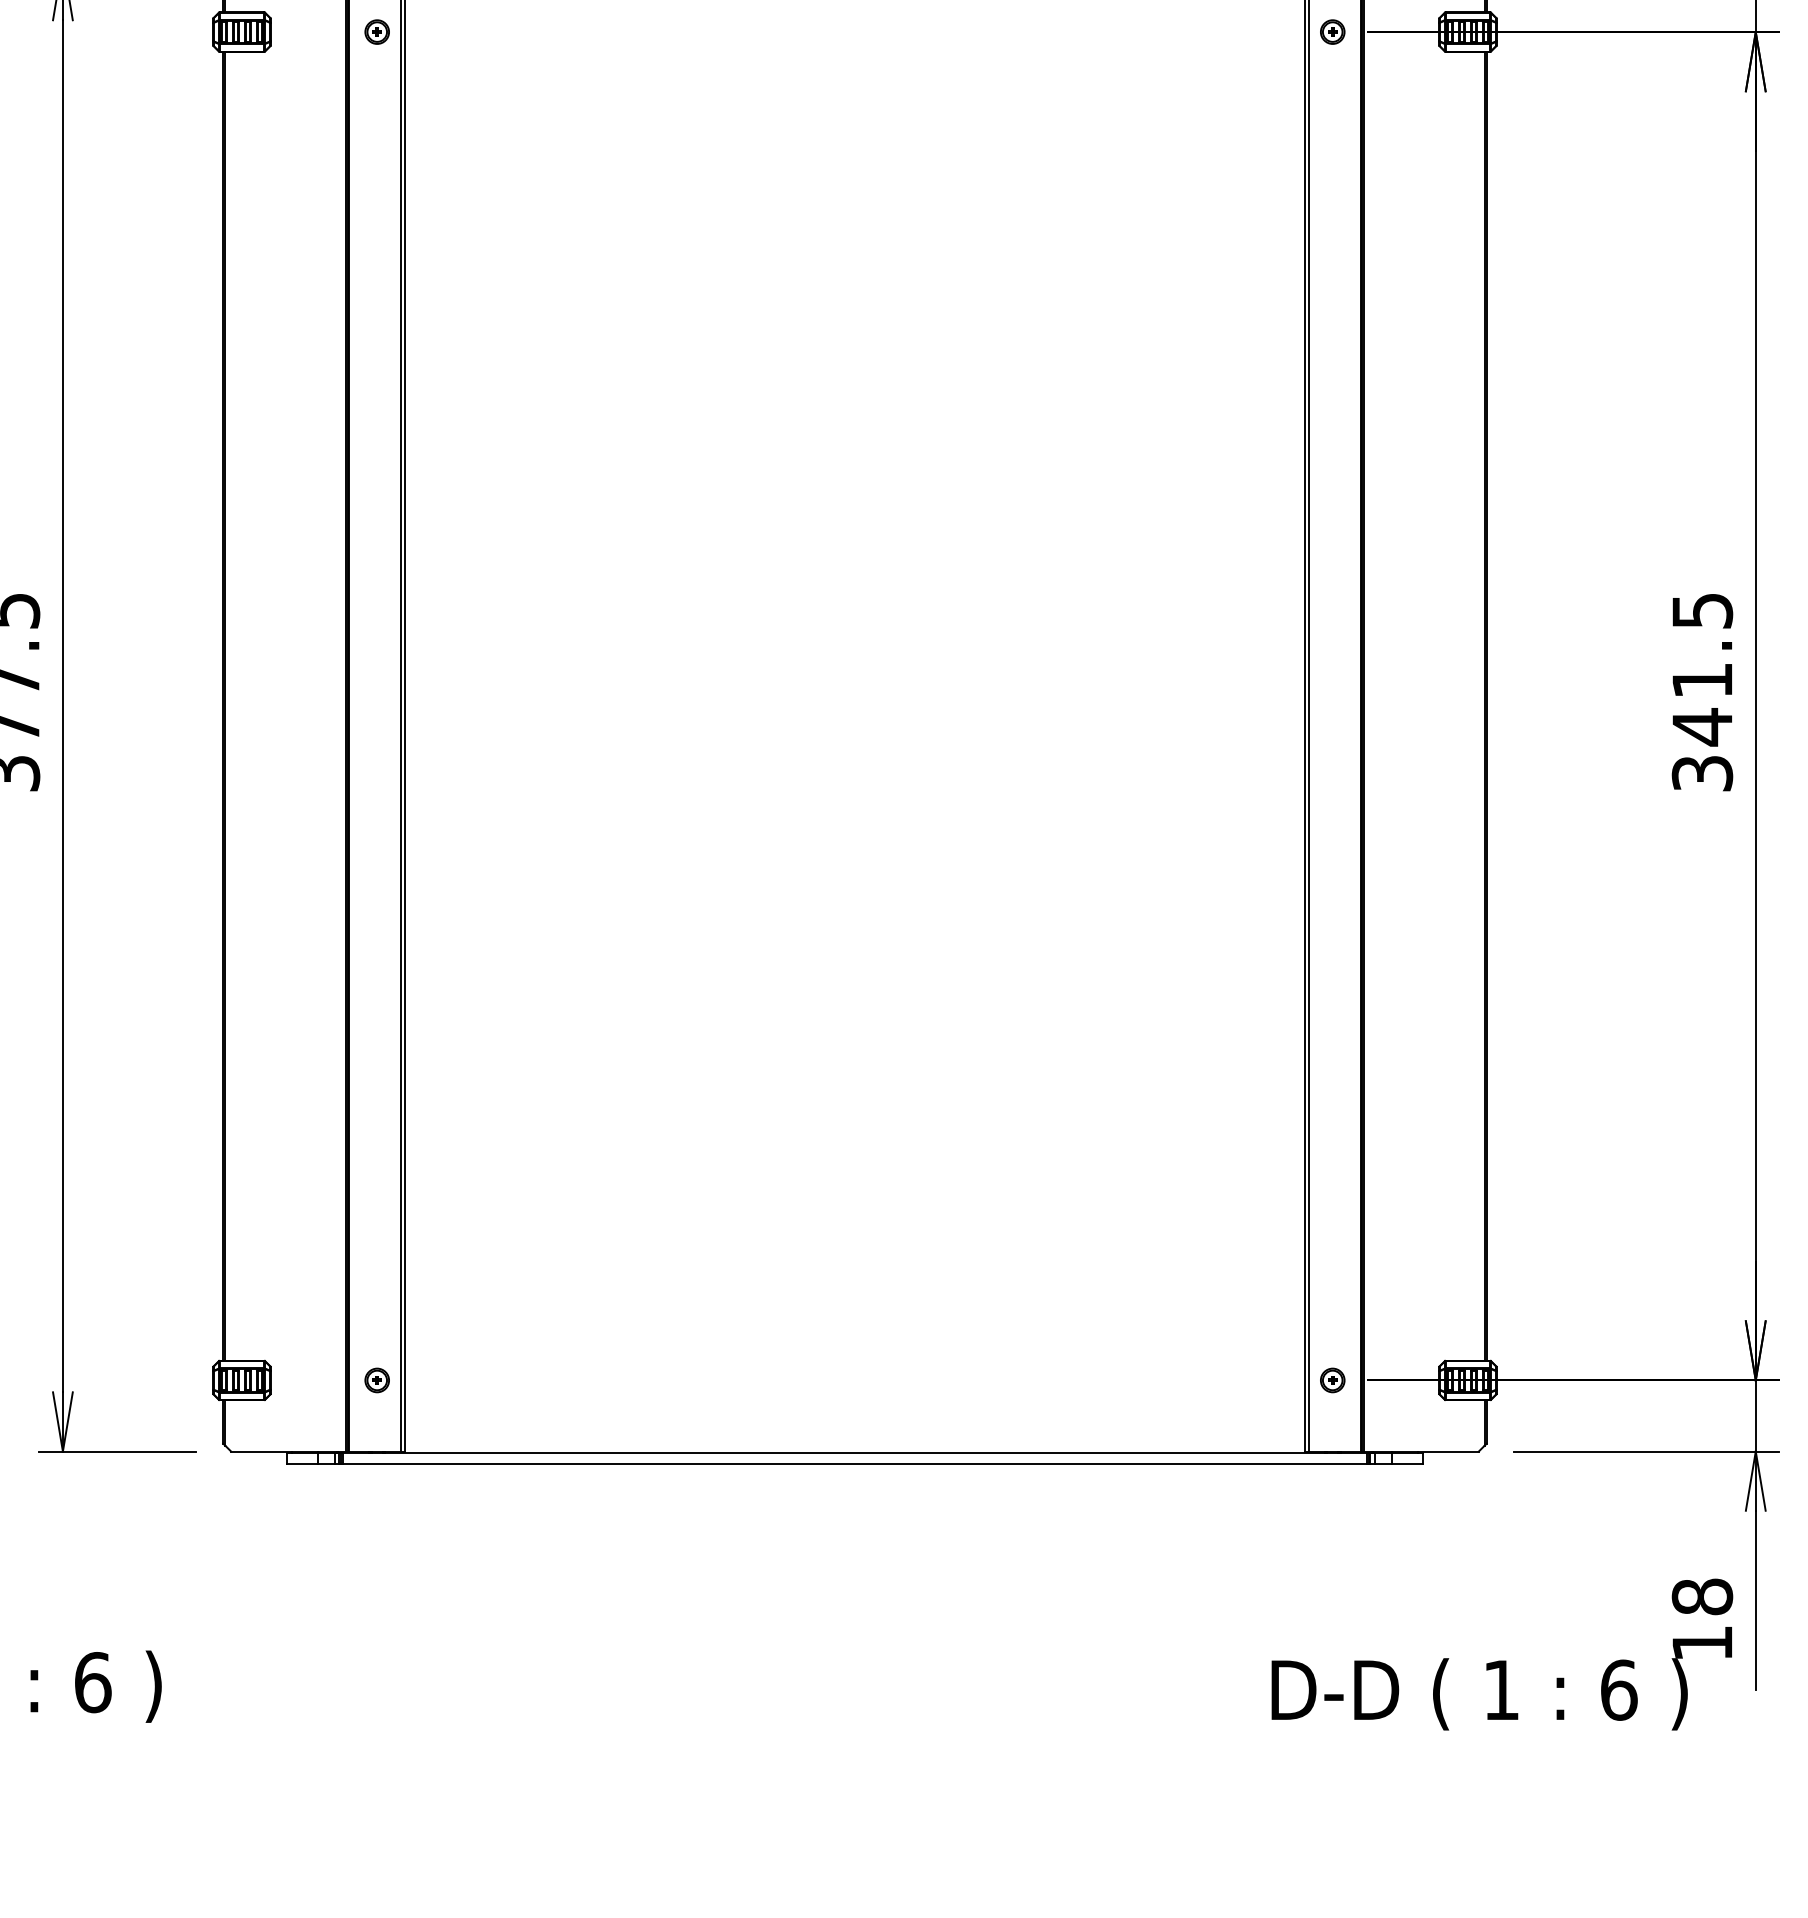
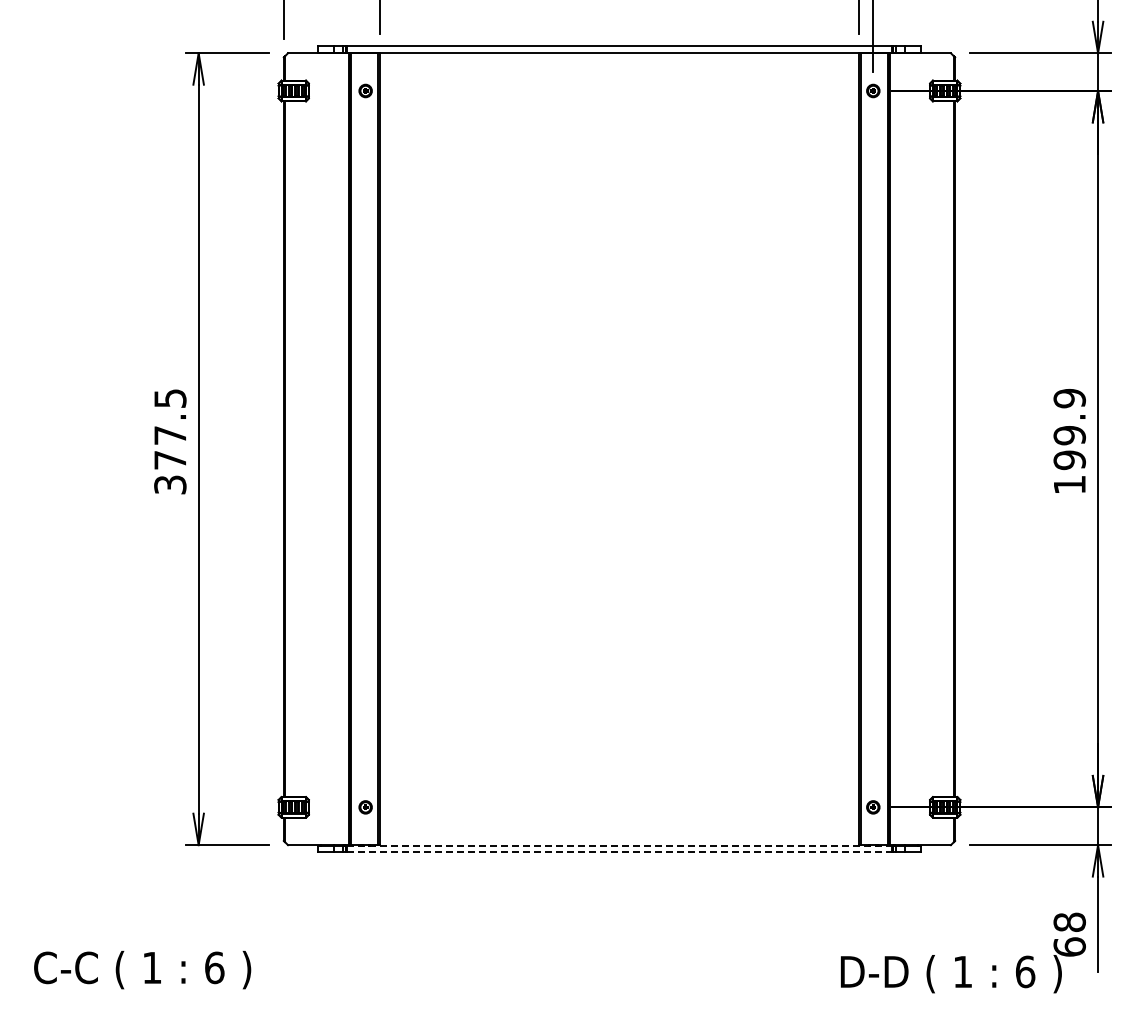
text: (1701, 691) -> (1069, 441), 341.5 -> 199.9
line: (855, 1452) -> (619, 845), solid -> dashed
line: (855, 1463) -> (619, 851), solid -> dashed
text: (1701, 1642) -> (1069, 946), 18 -> 68

